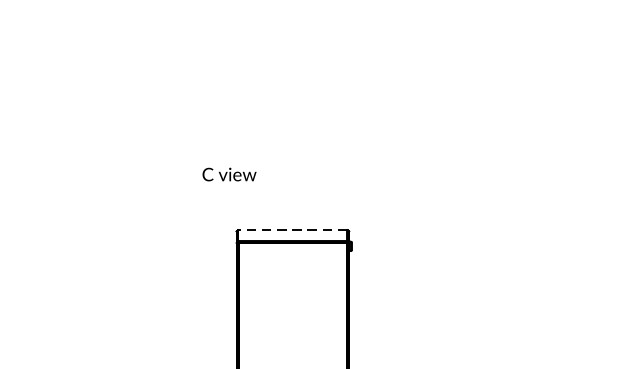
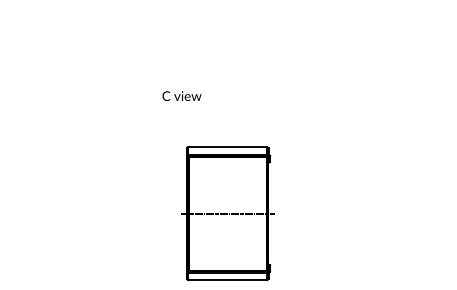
text: (228, 173) -> (181, 95), moved
line: (292, 230) -> (227, 147), dashed -> solid
line: (292, 321) -> (227, 213), added

